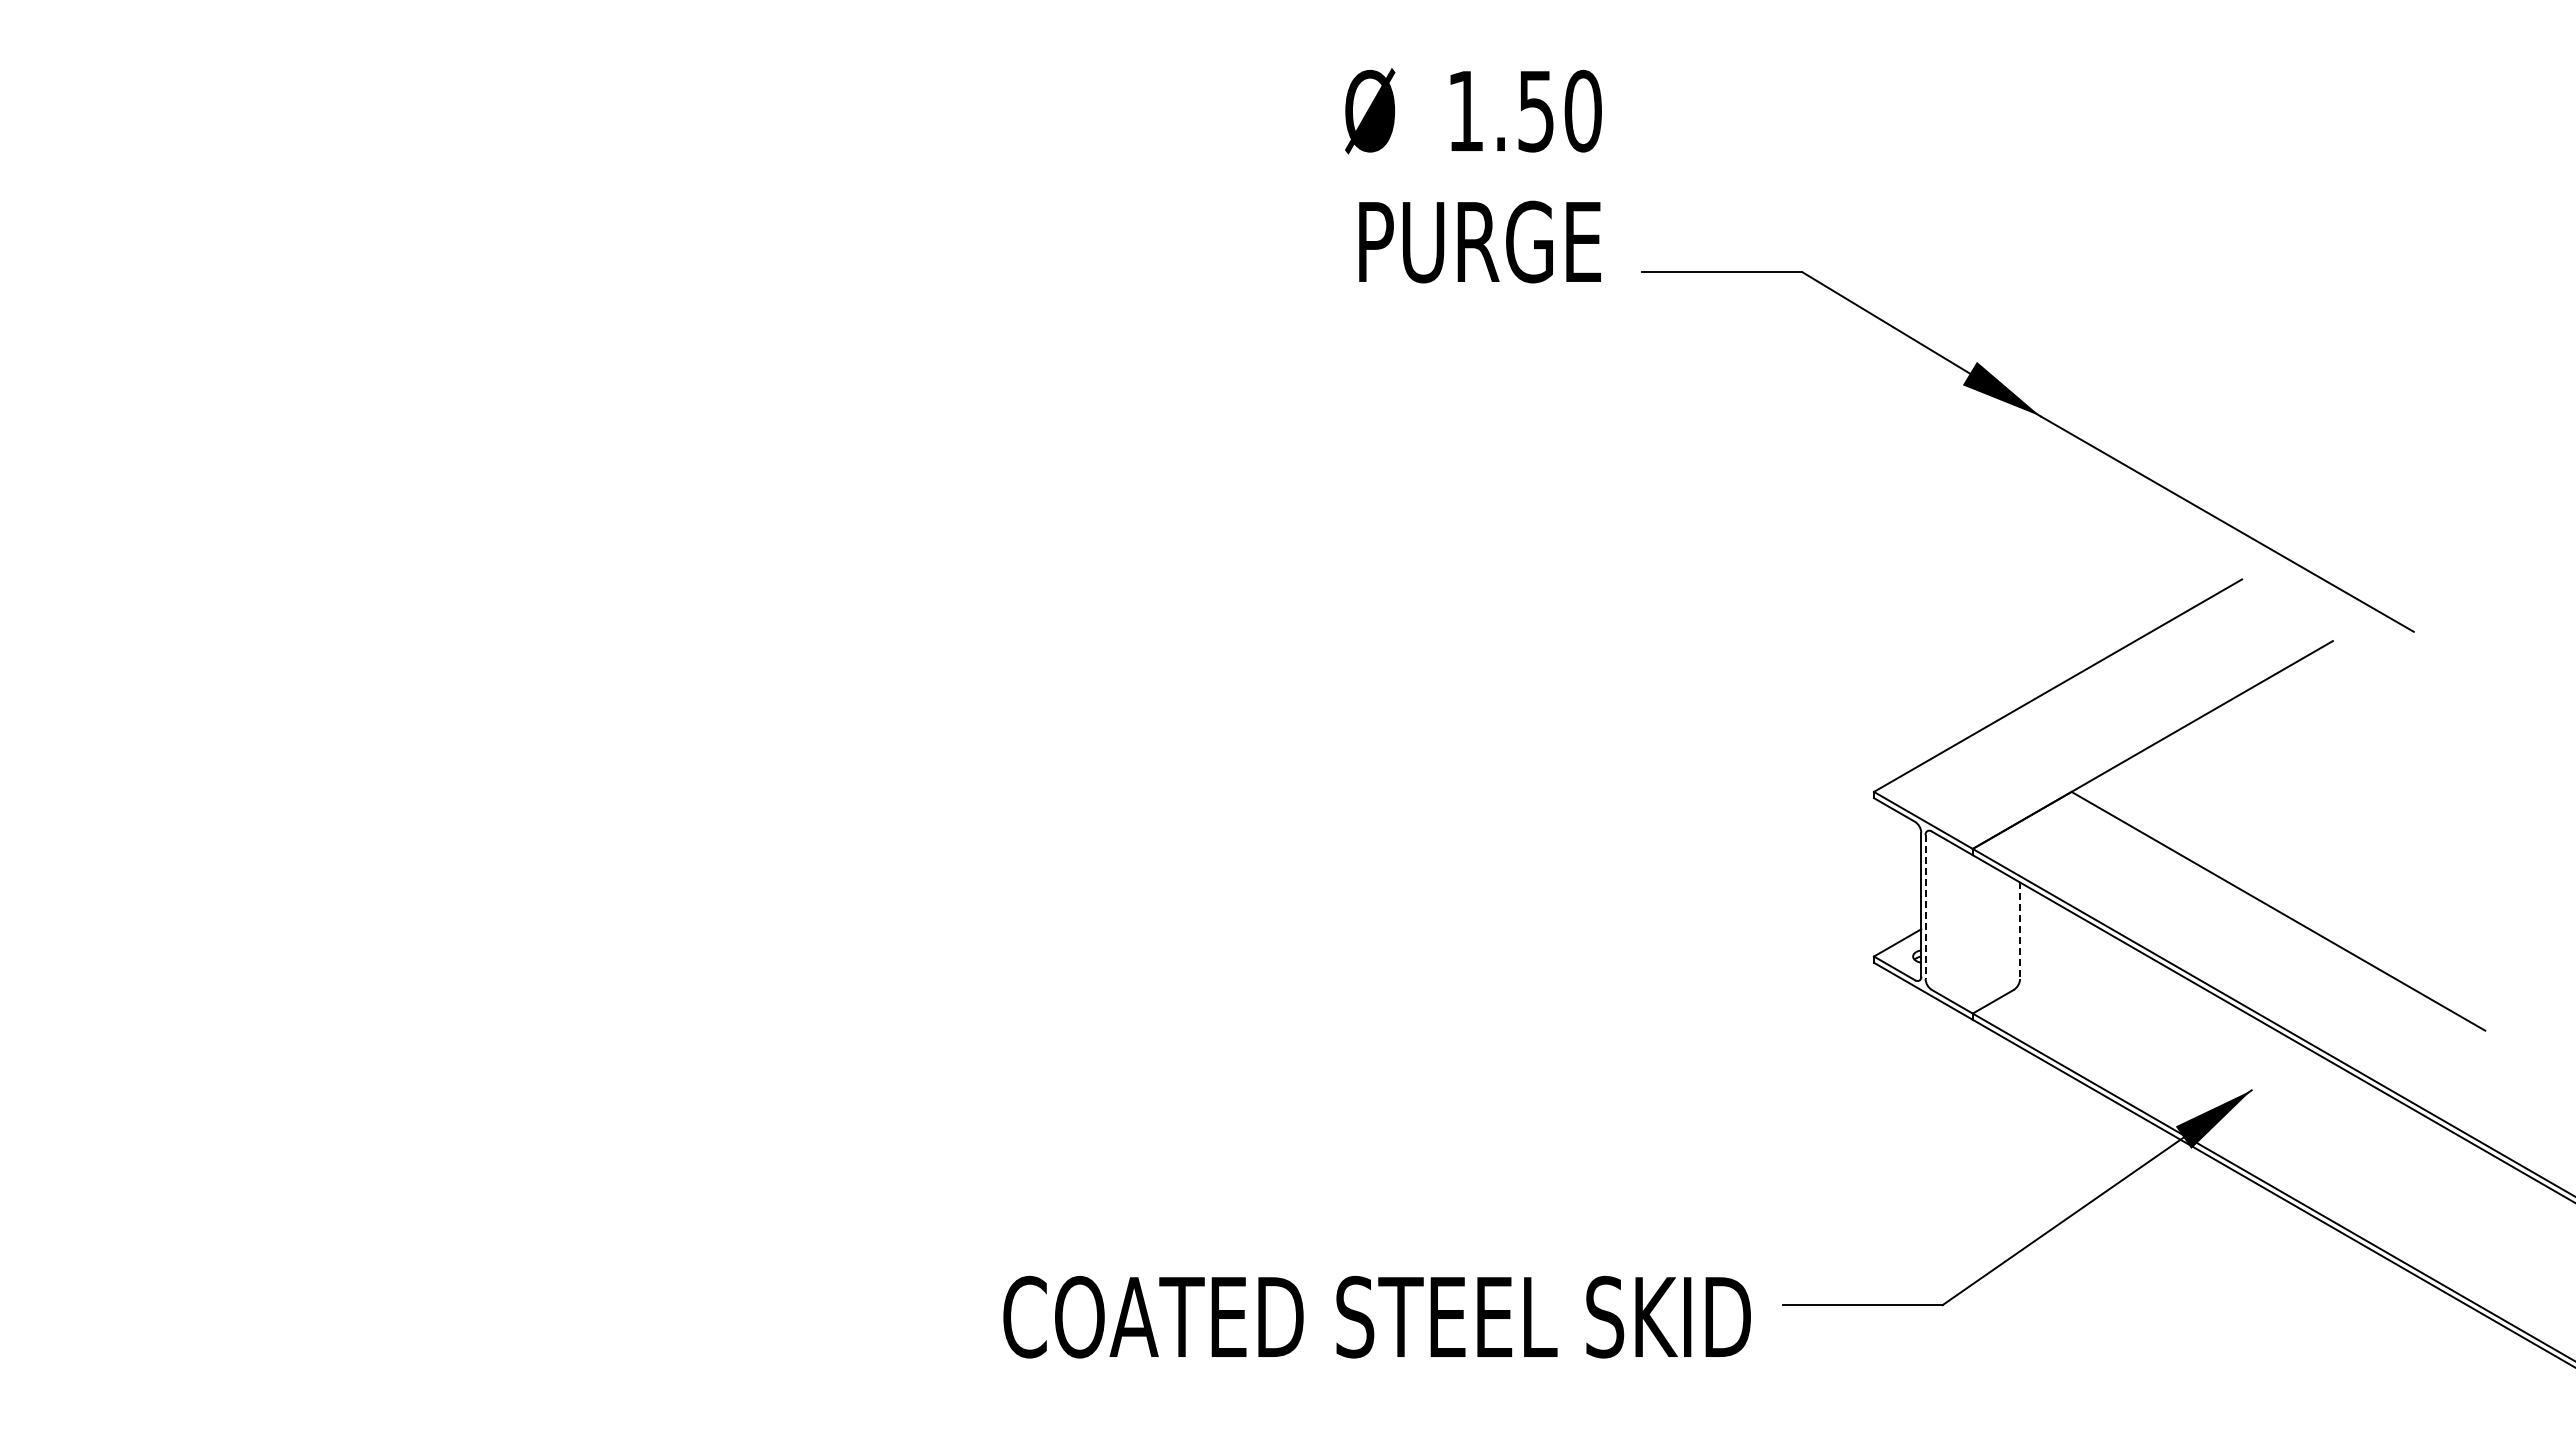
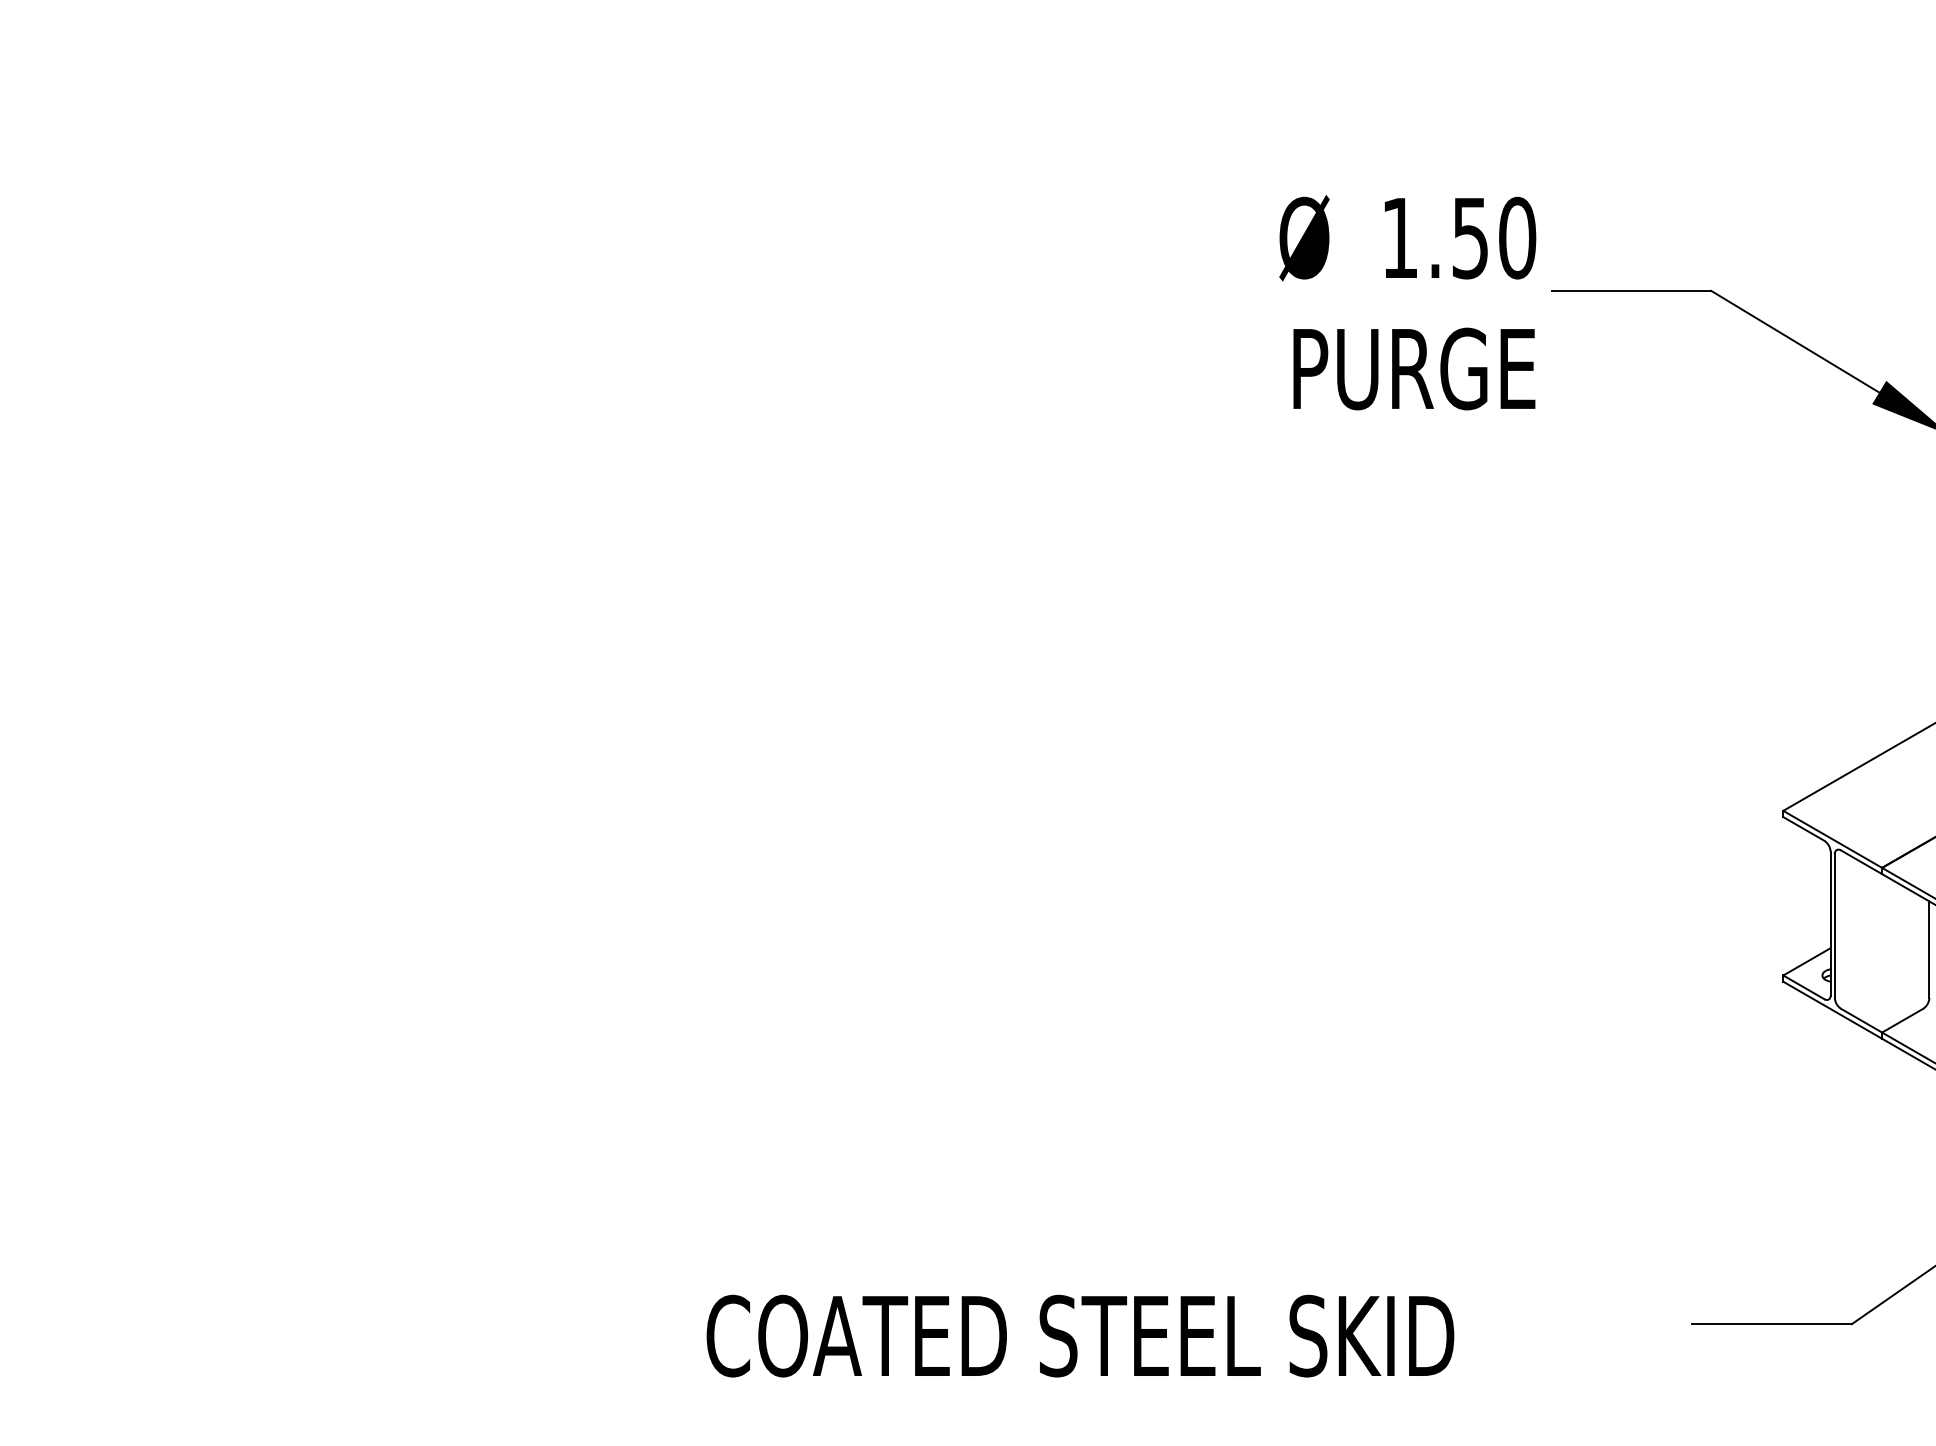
text: (1473, 175) -> (1407, 302), moved
line: (1925, 907) -> (1834, 926), dashed -> solid
line: (2020, 931) -> (1929, 950), dashed -> solid
text: (1376, 1316) -> (1079, 1335), moved

